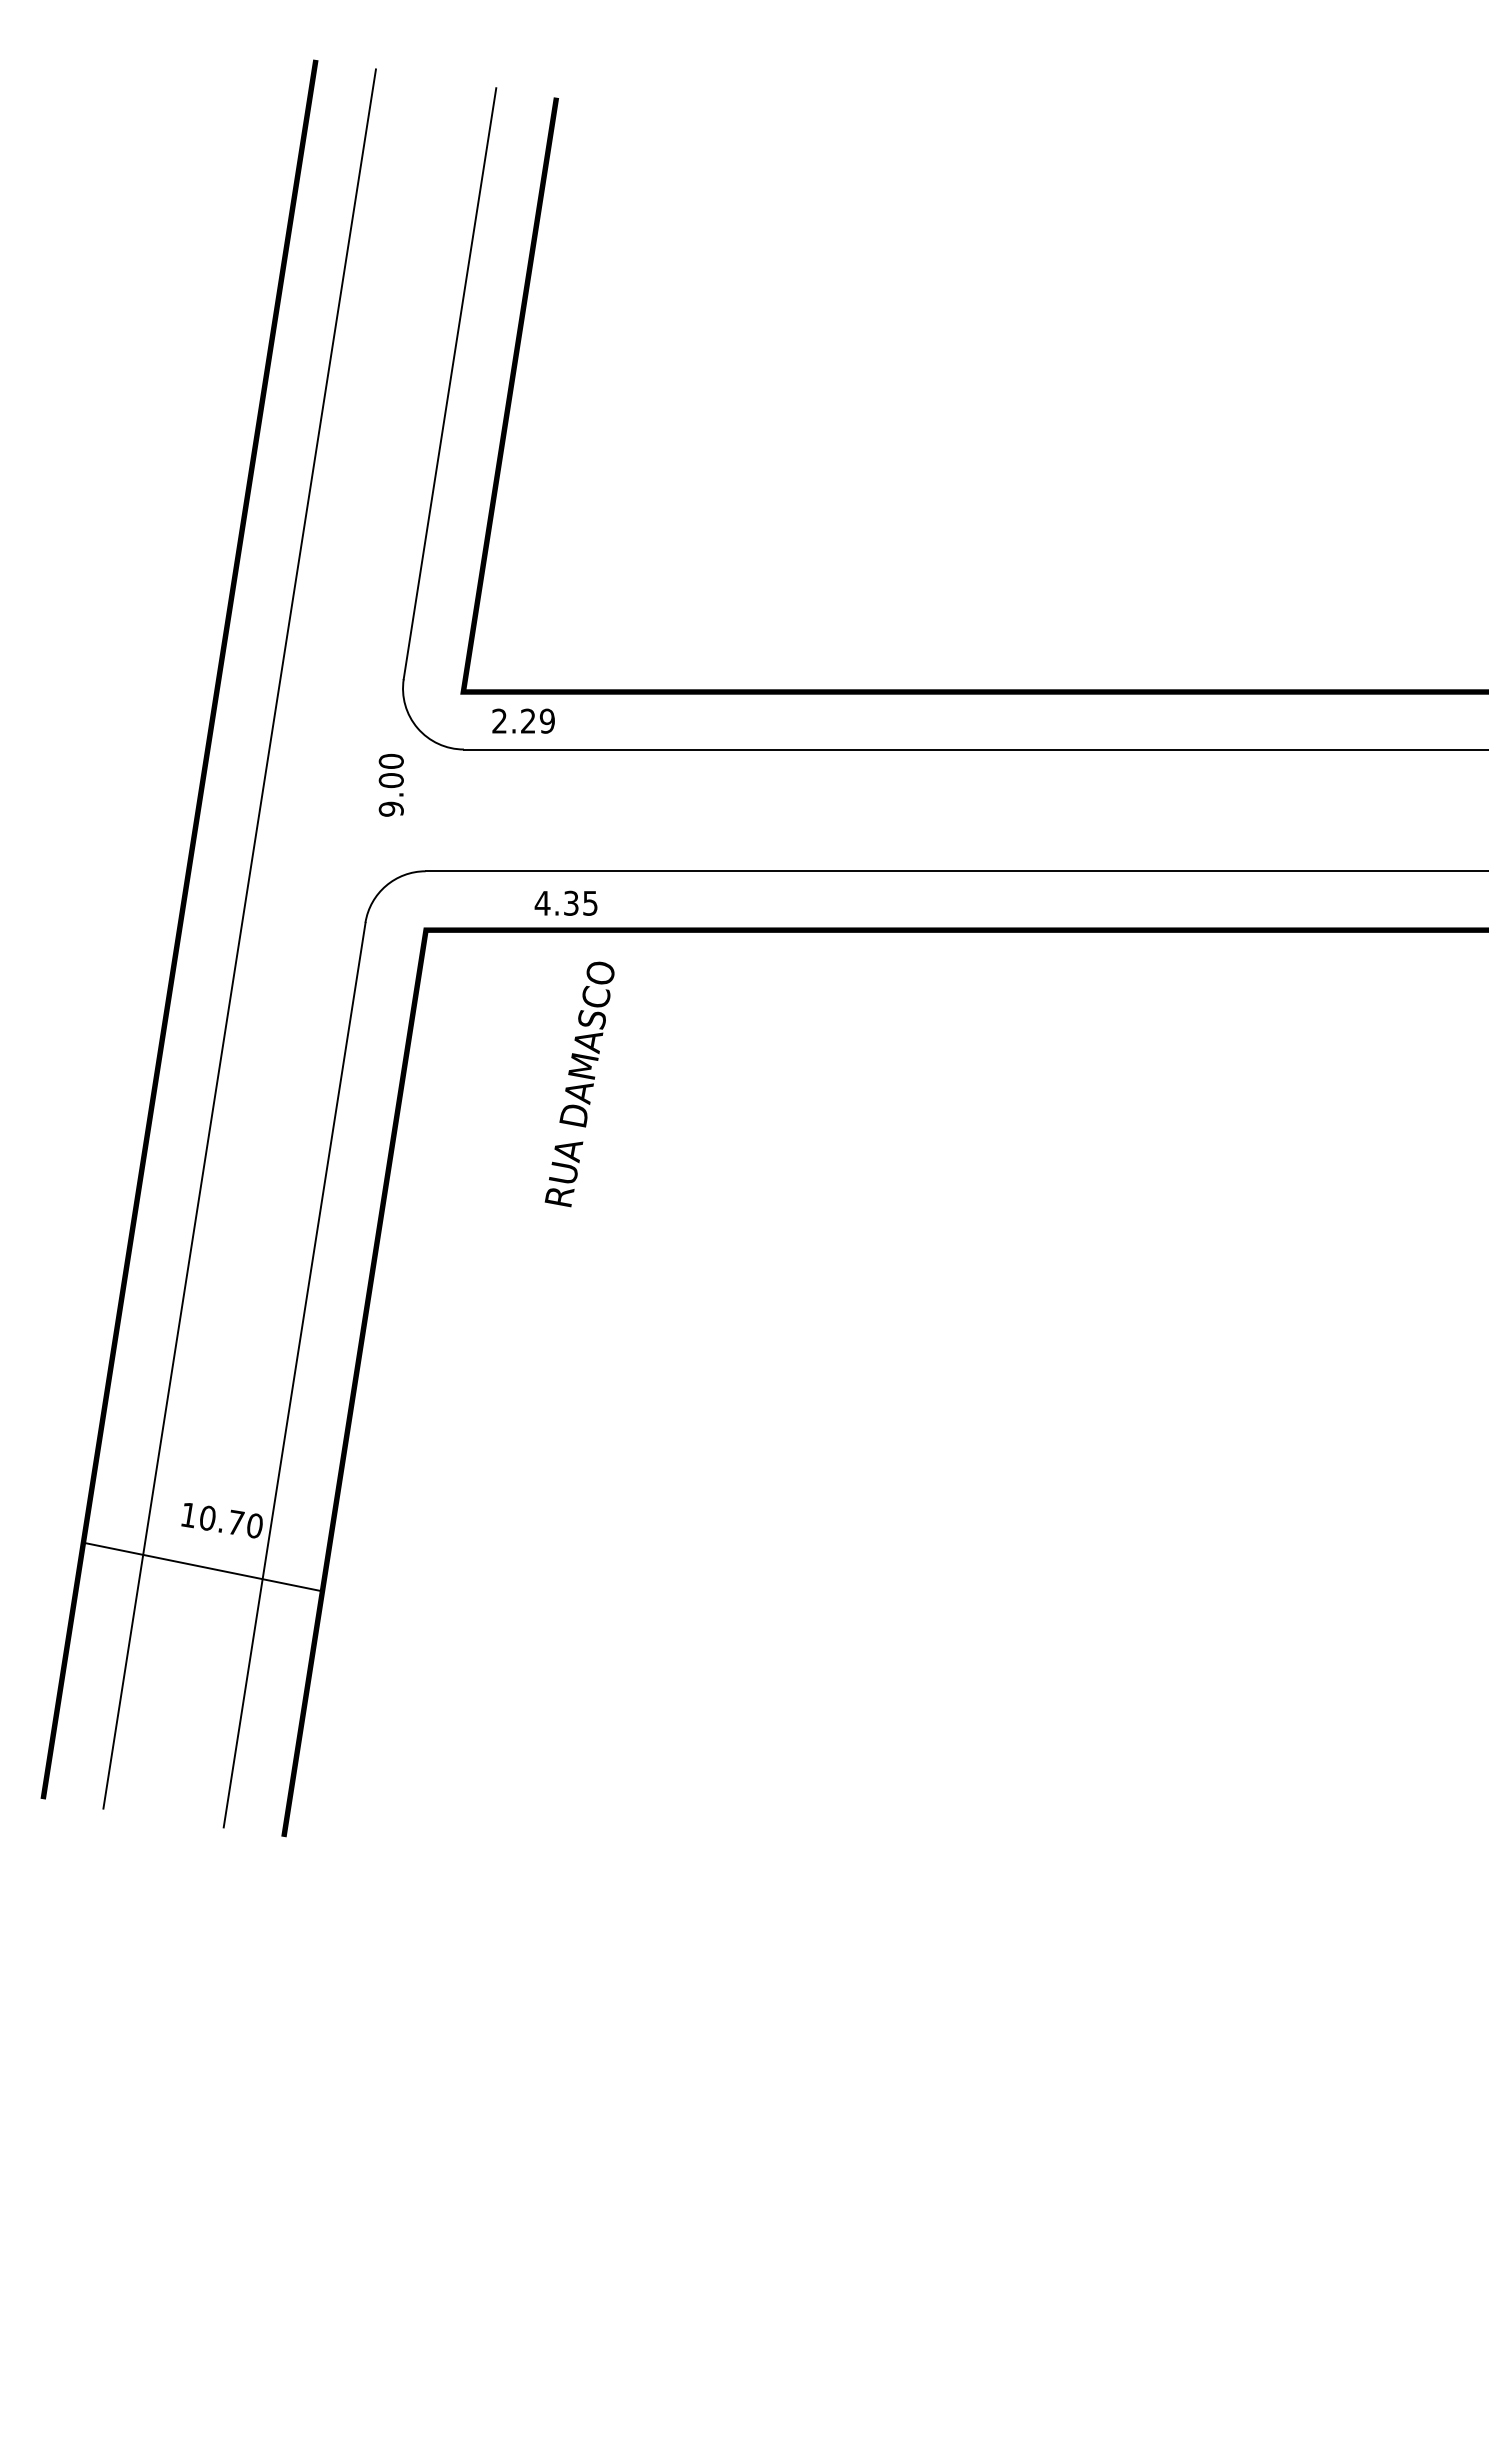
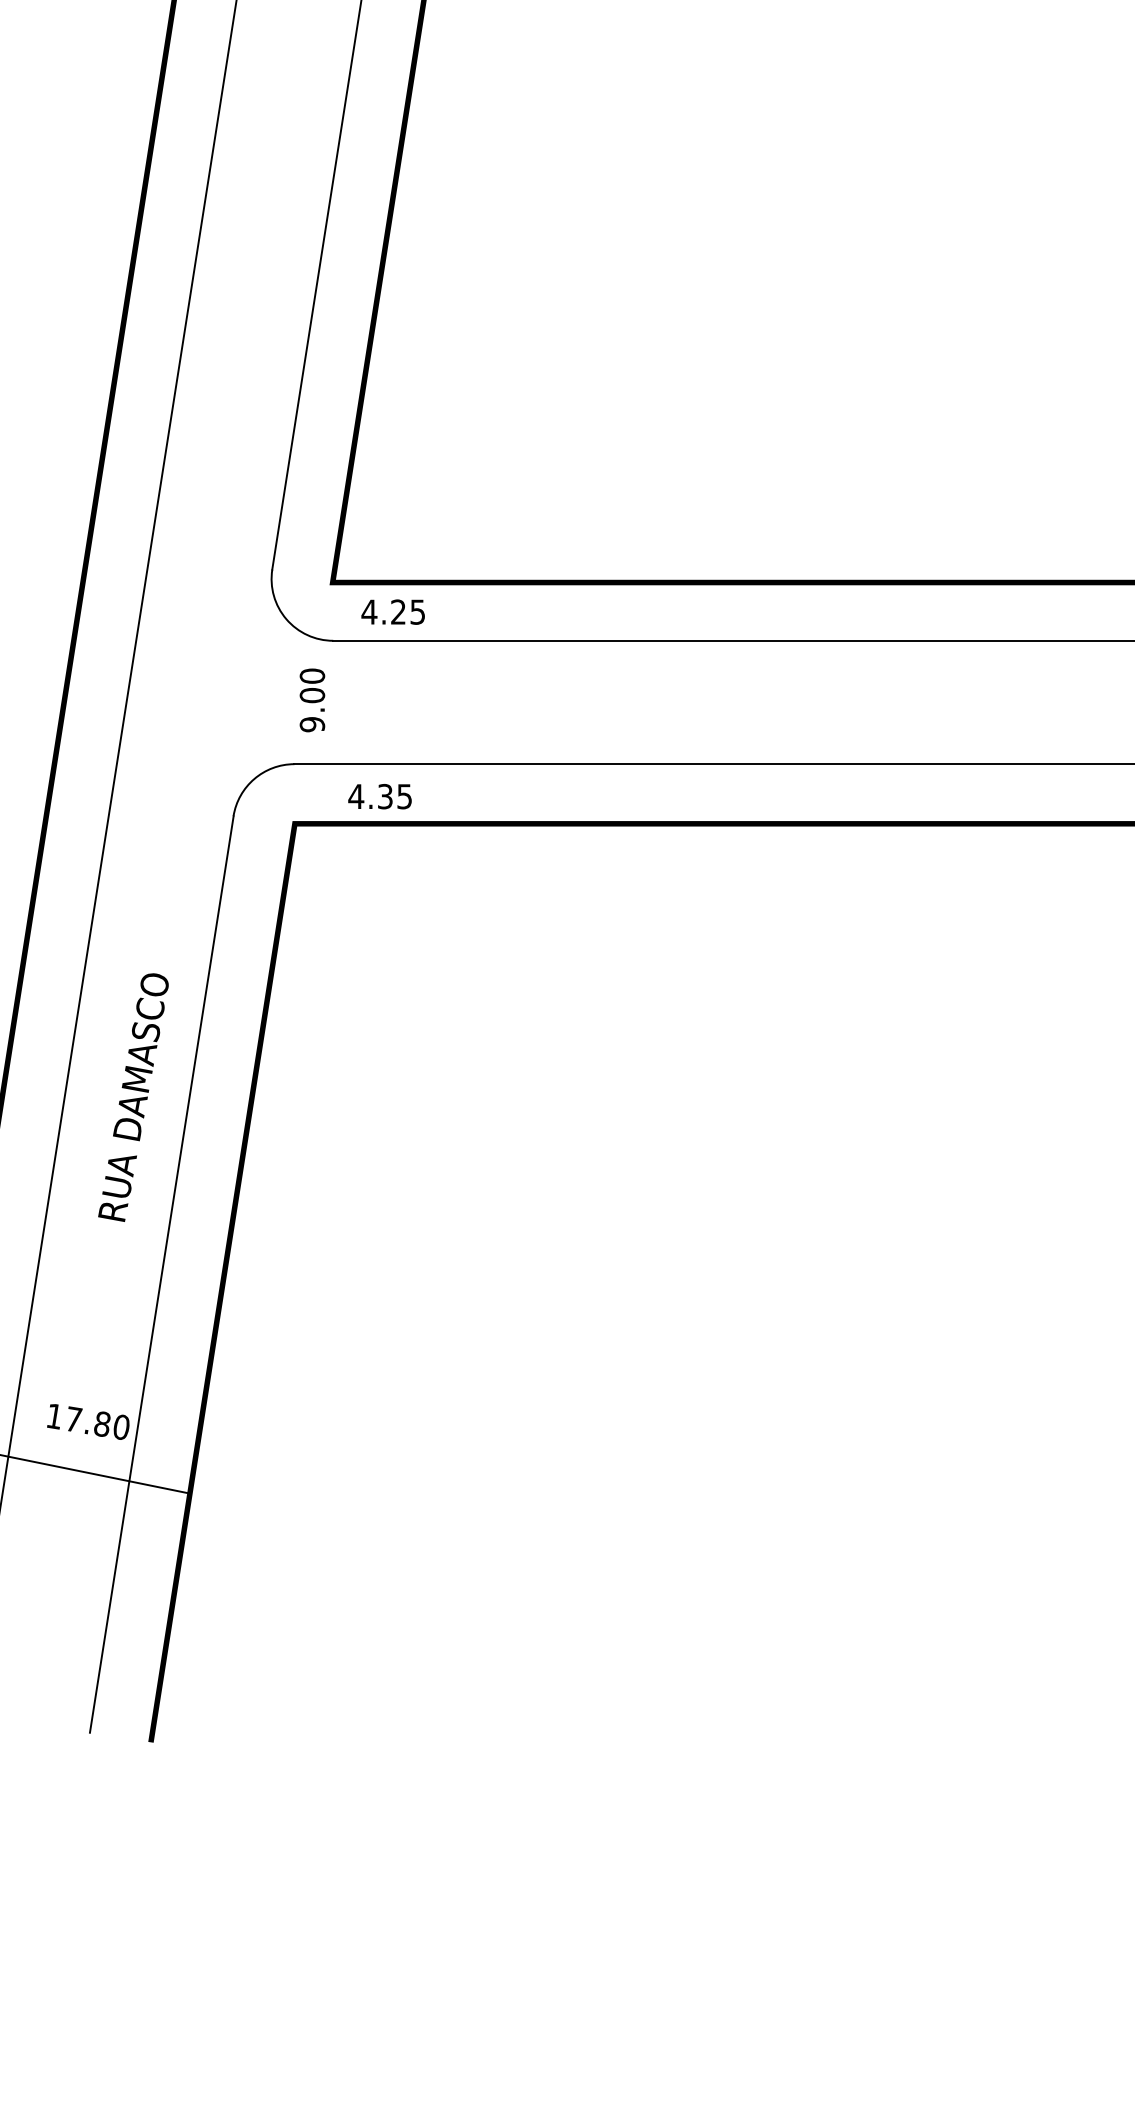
text: (522, 720) -> (392, 611), 2.29 -> 4.25
text: (390, 785) -> (311, 700), moved
text: (565, 902) -> (379, 795), moved
text: (579, 1084) -> (133, 1097), moved
text: (222, 1520) -> (88, 1421), 10.70 -> 17.80

